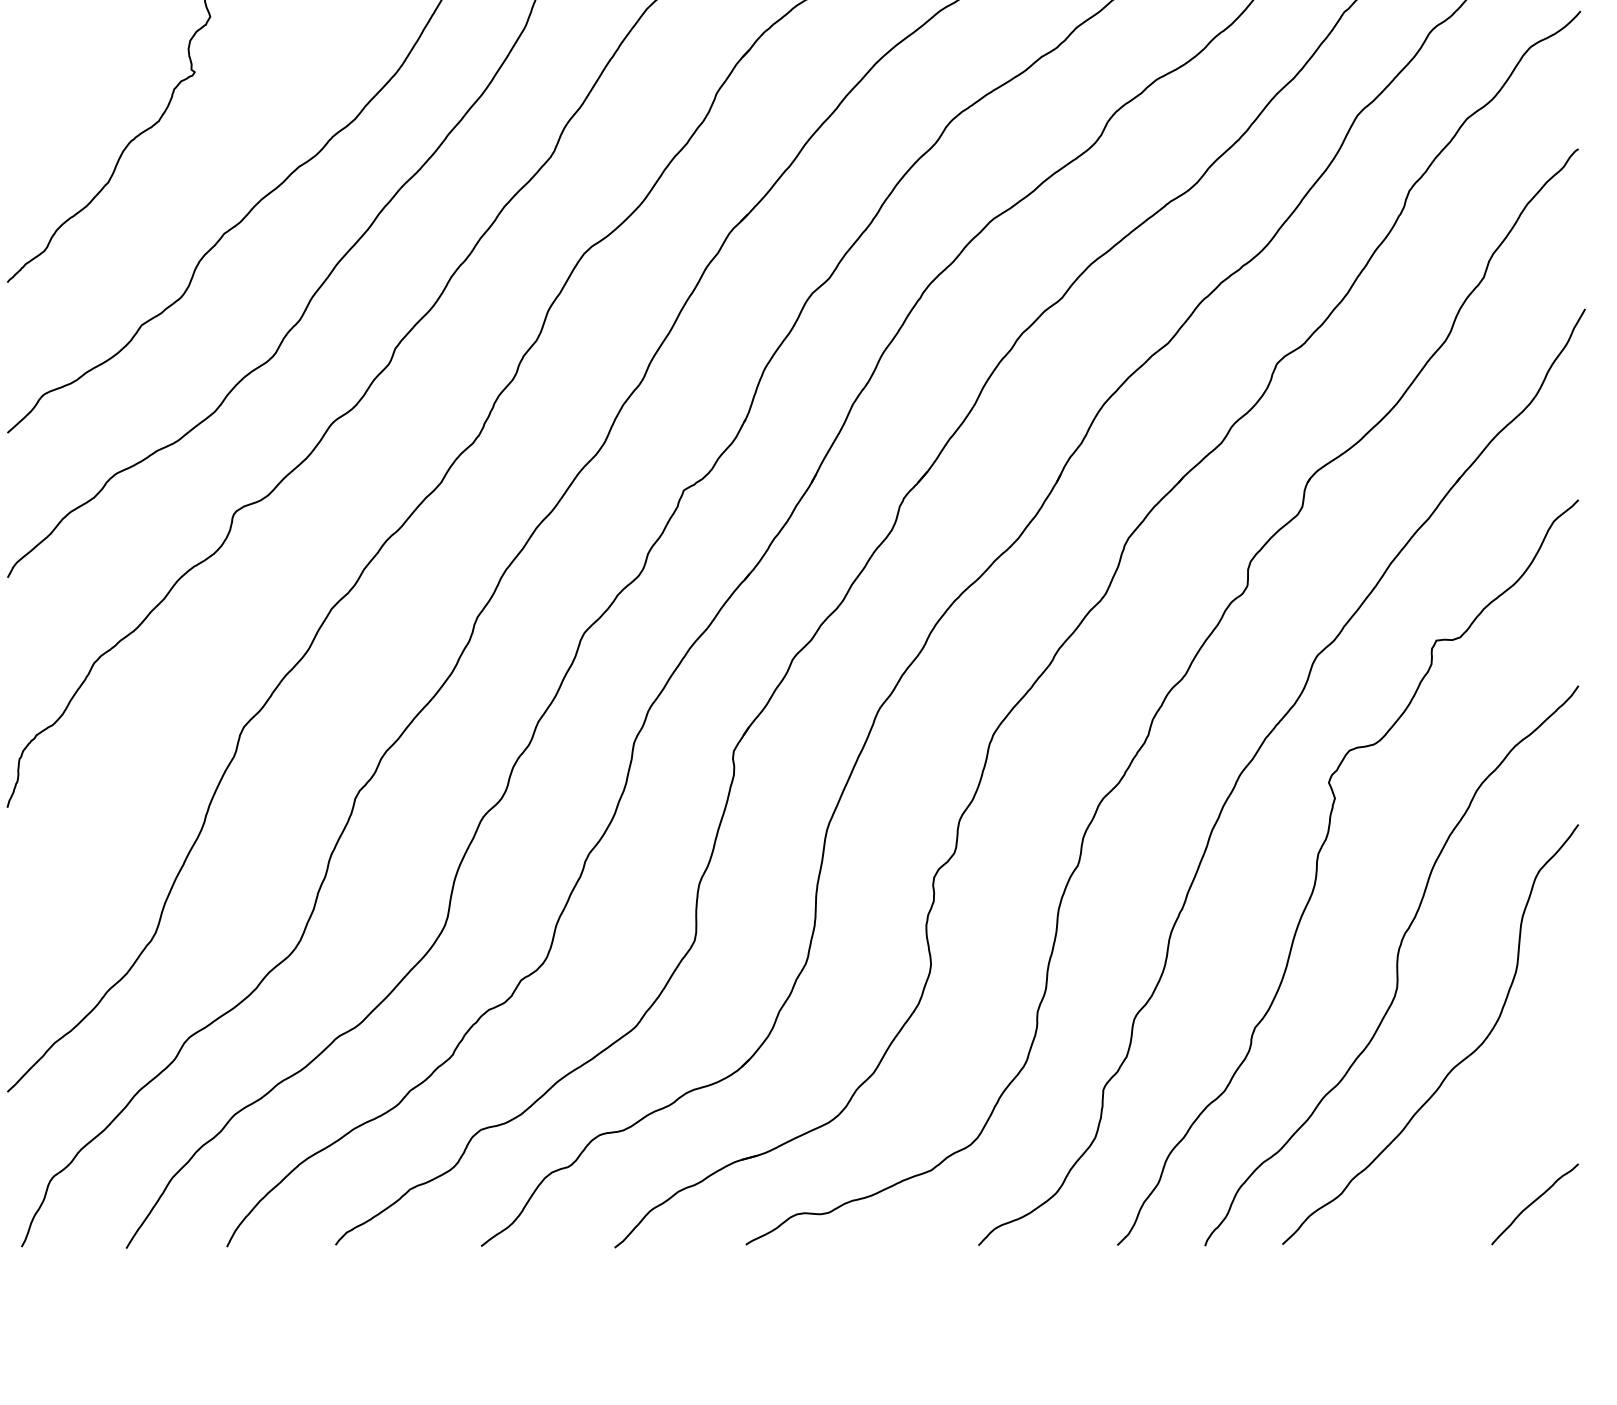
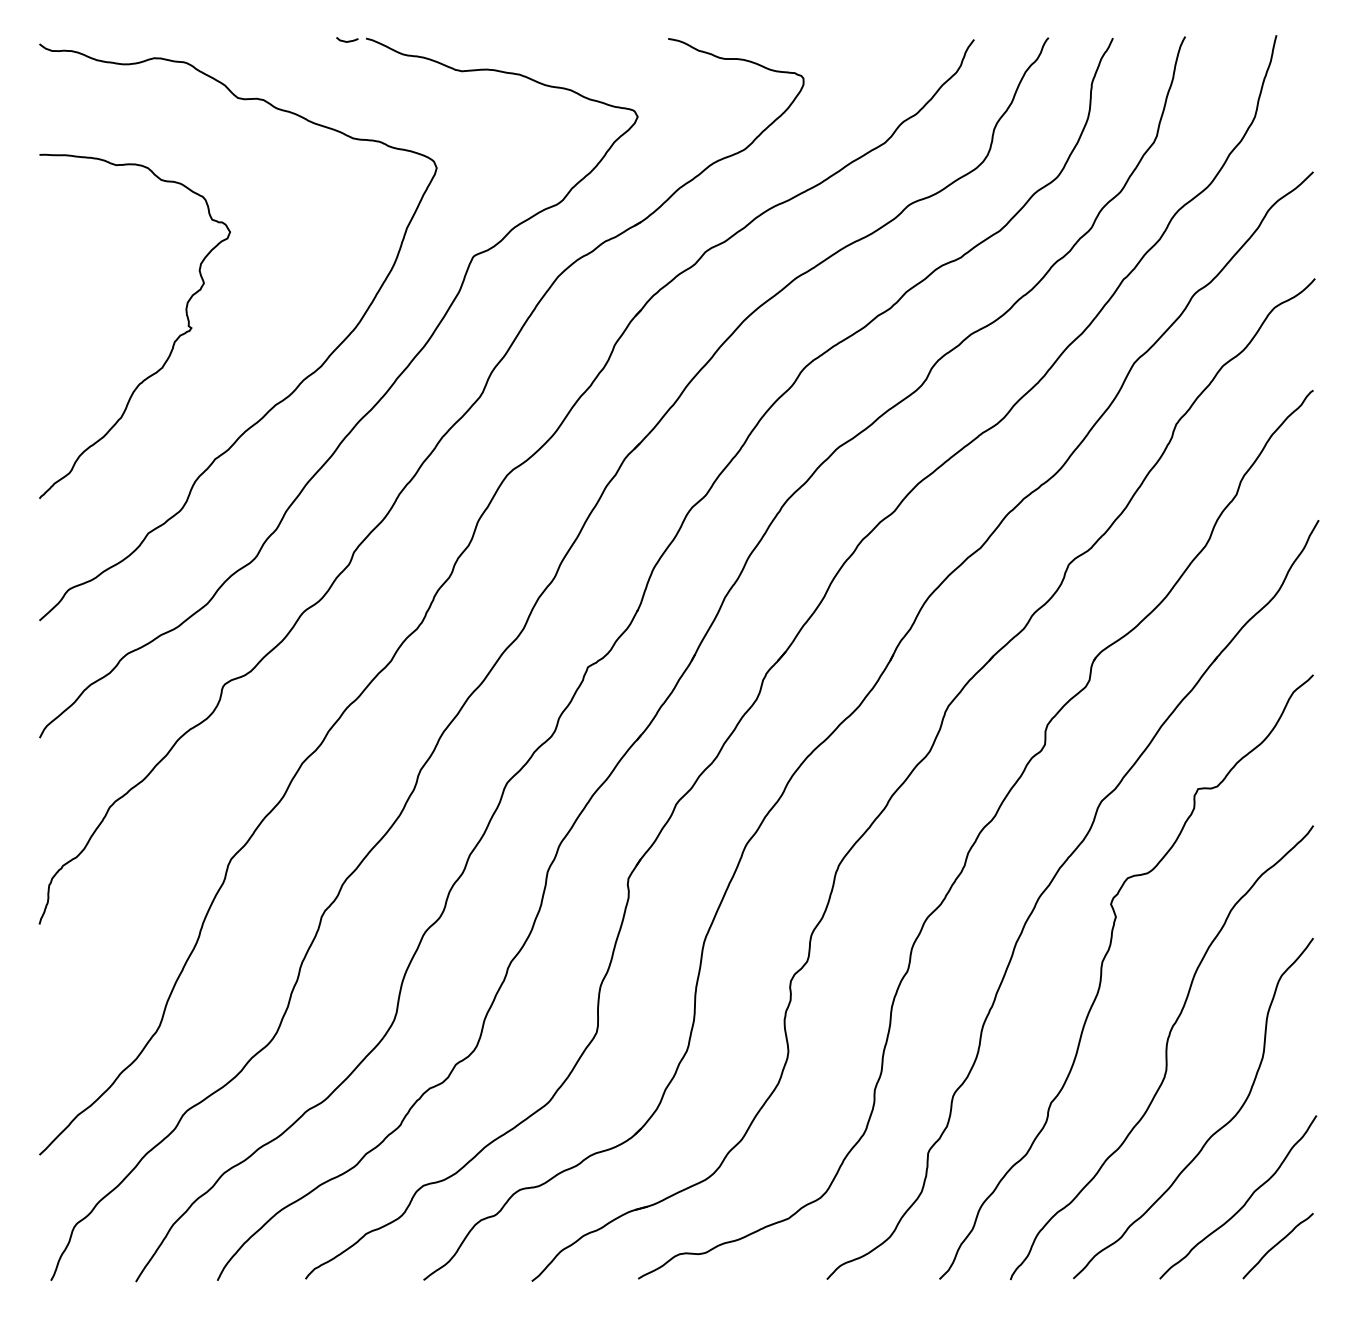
curve: (1494, 1149) -> (1245, 1201), added

